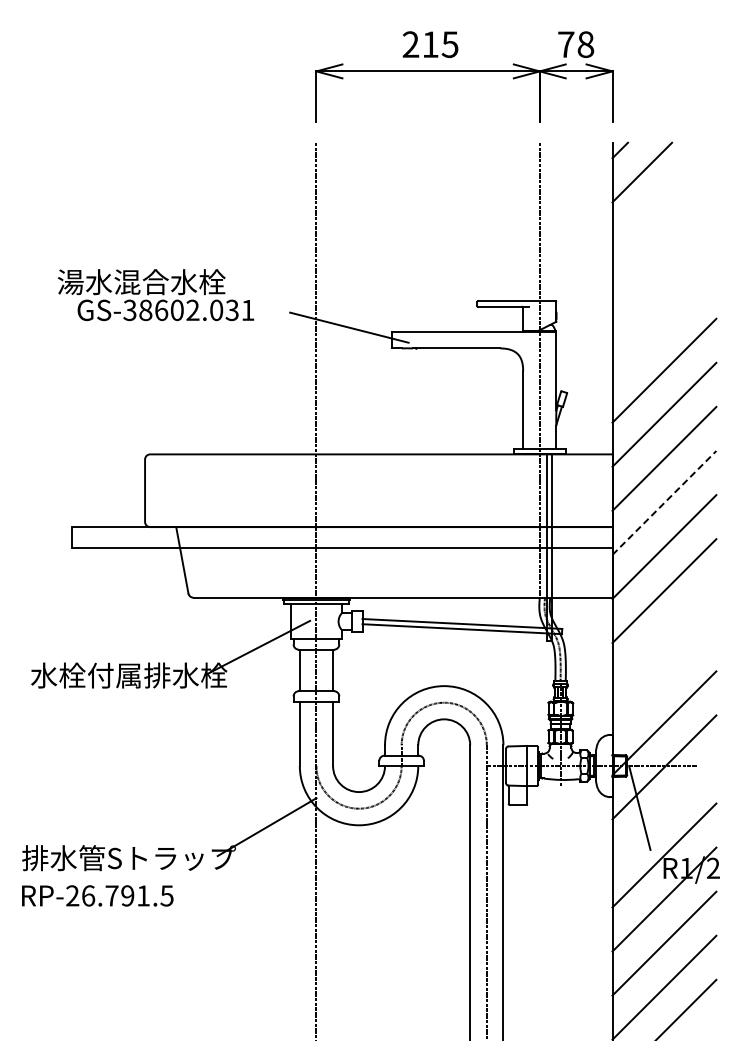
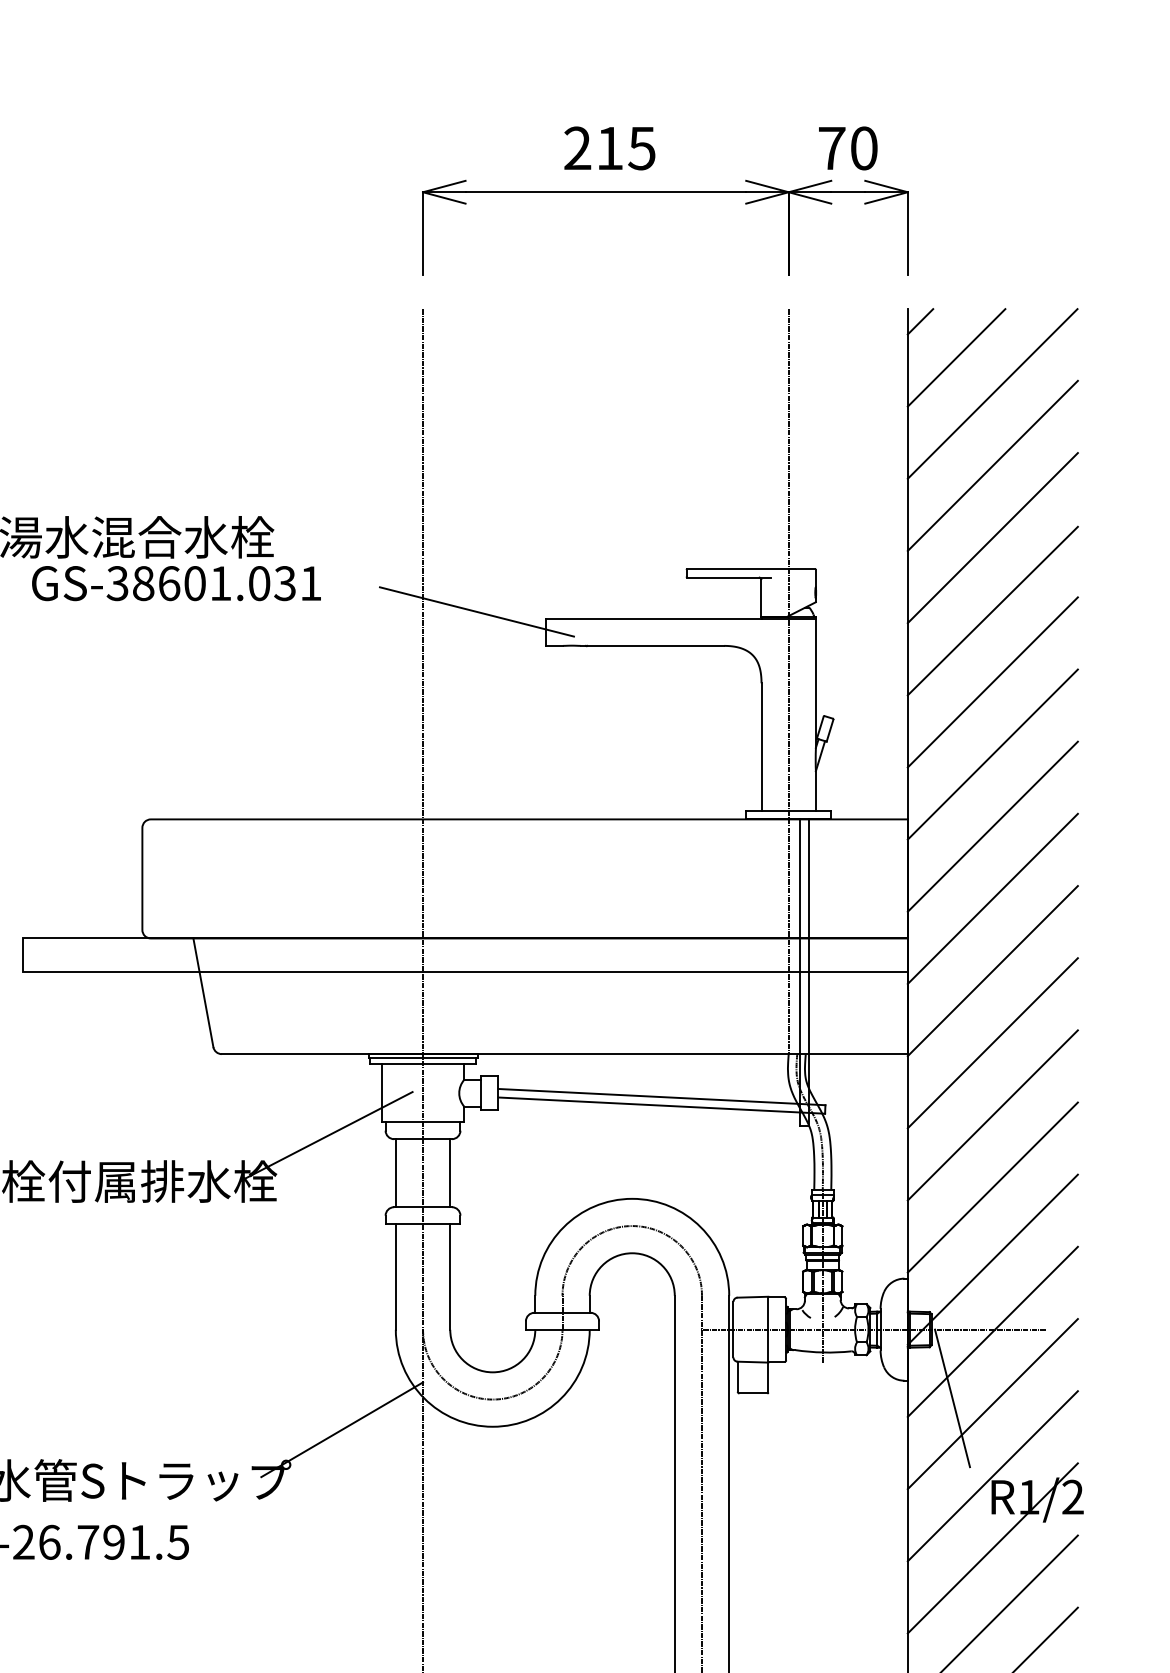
text: (585, 44) -> (863, 148), 78 -> 70
line: (664, 194) -> (992, 393), added
line: (664, 238) -> (992, 465), added
line: (664, 282) -> (992, 537), added
text: (192, 309) -> (220, 582), GS-38602.031 -> GS-38601.031
line: (664, 326) -> (992, 609), added
line: (664, 502) -> (992, 898), dashed -> solid
line: (664, 635) -> (992, 1115), added
line: (664, 679) -> (992, 1188), added
line: (664, 811) -> (992, 1404), added

